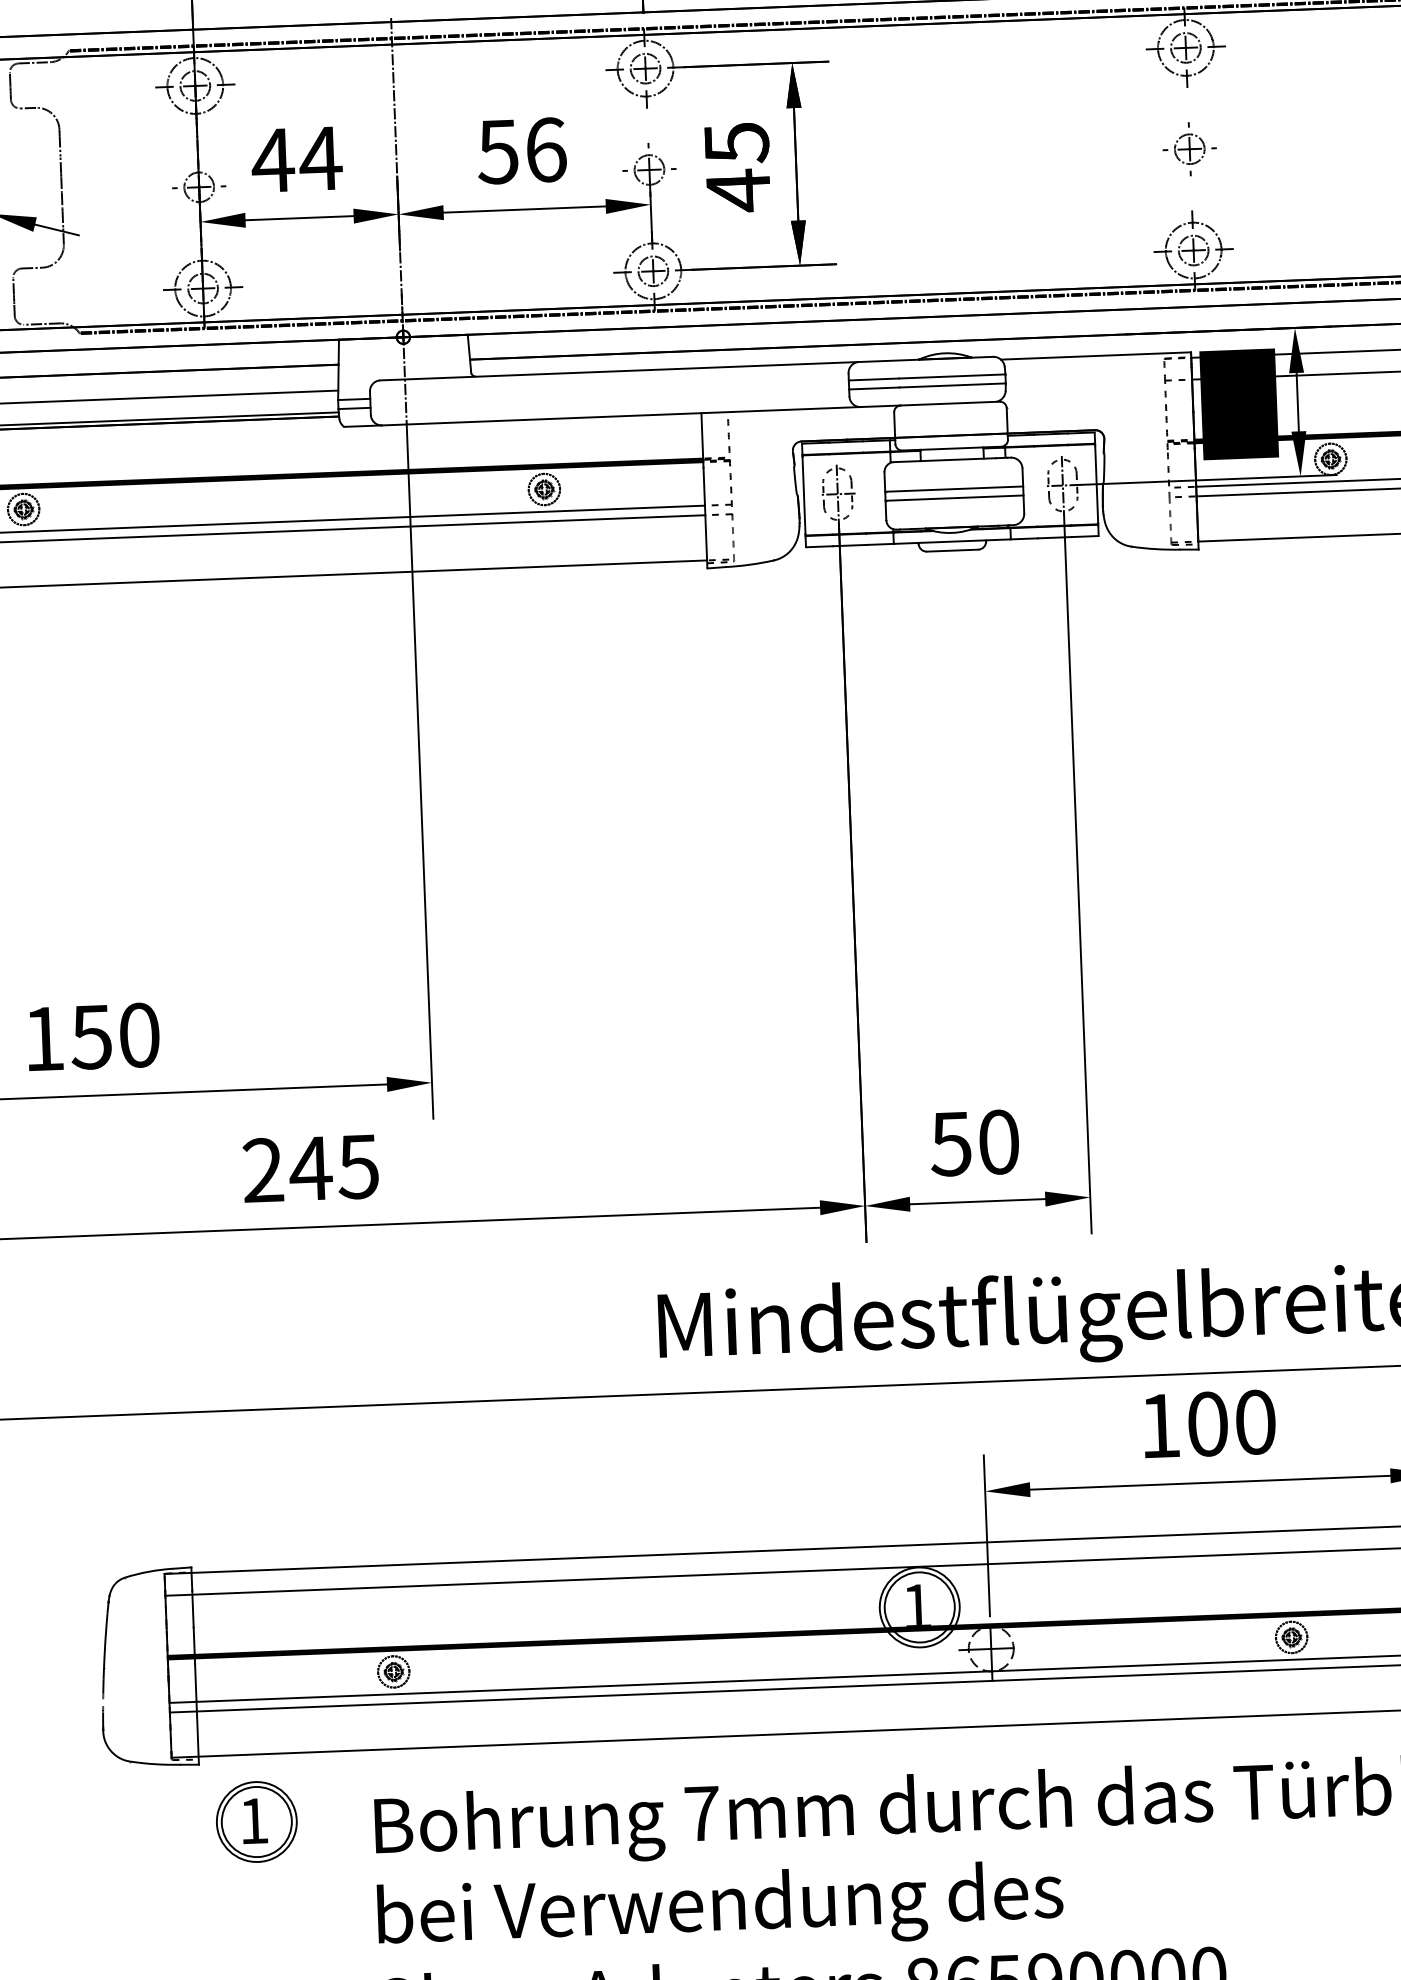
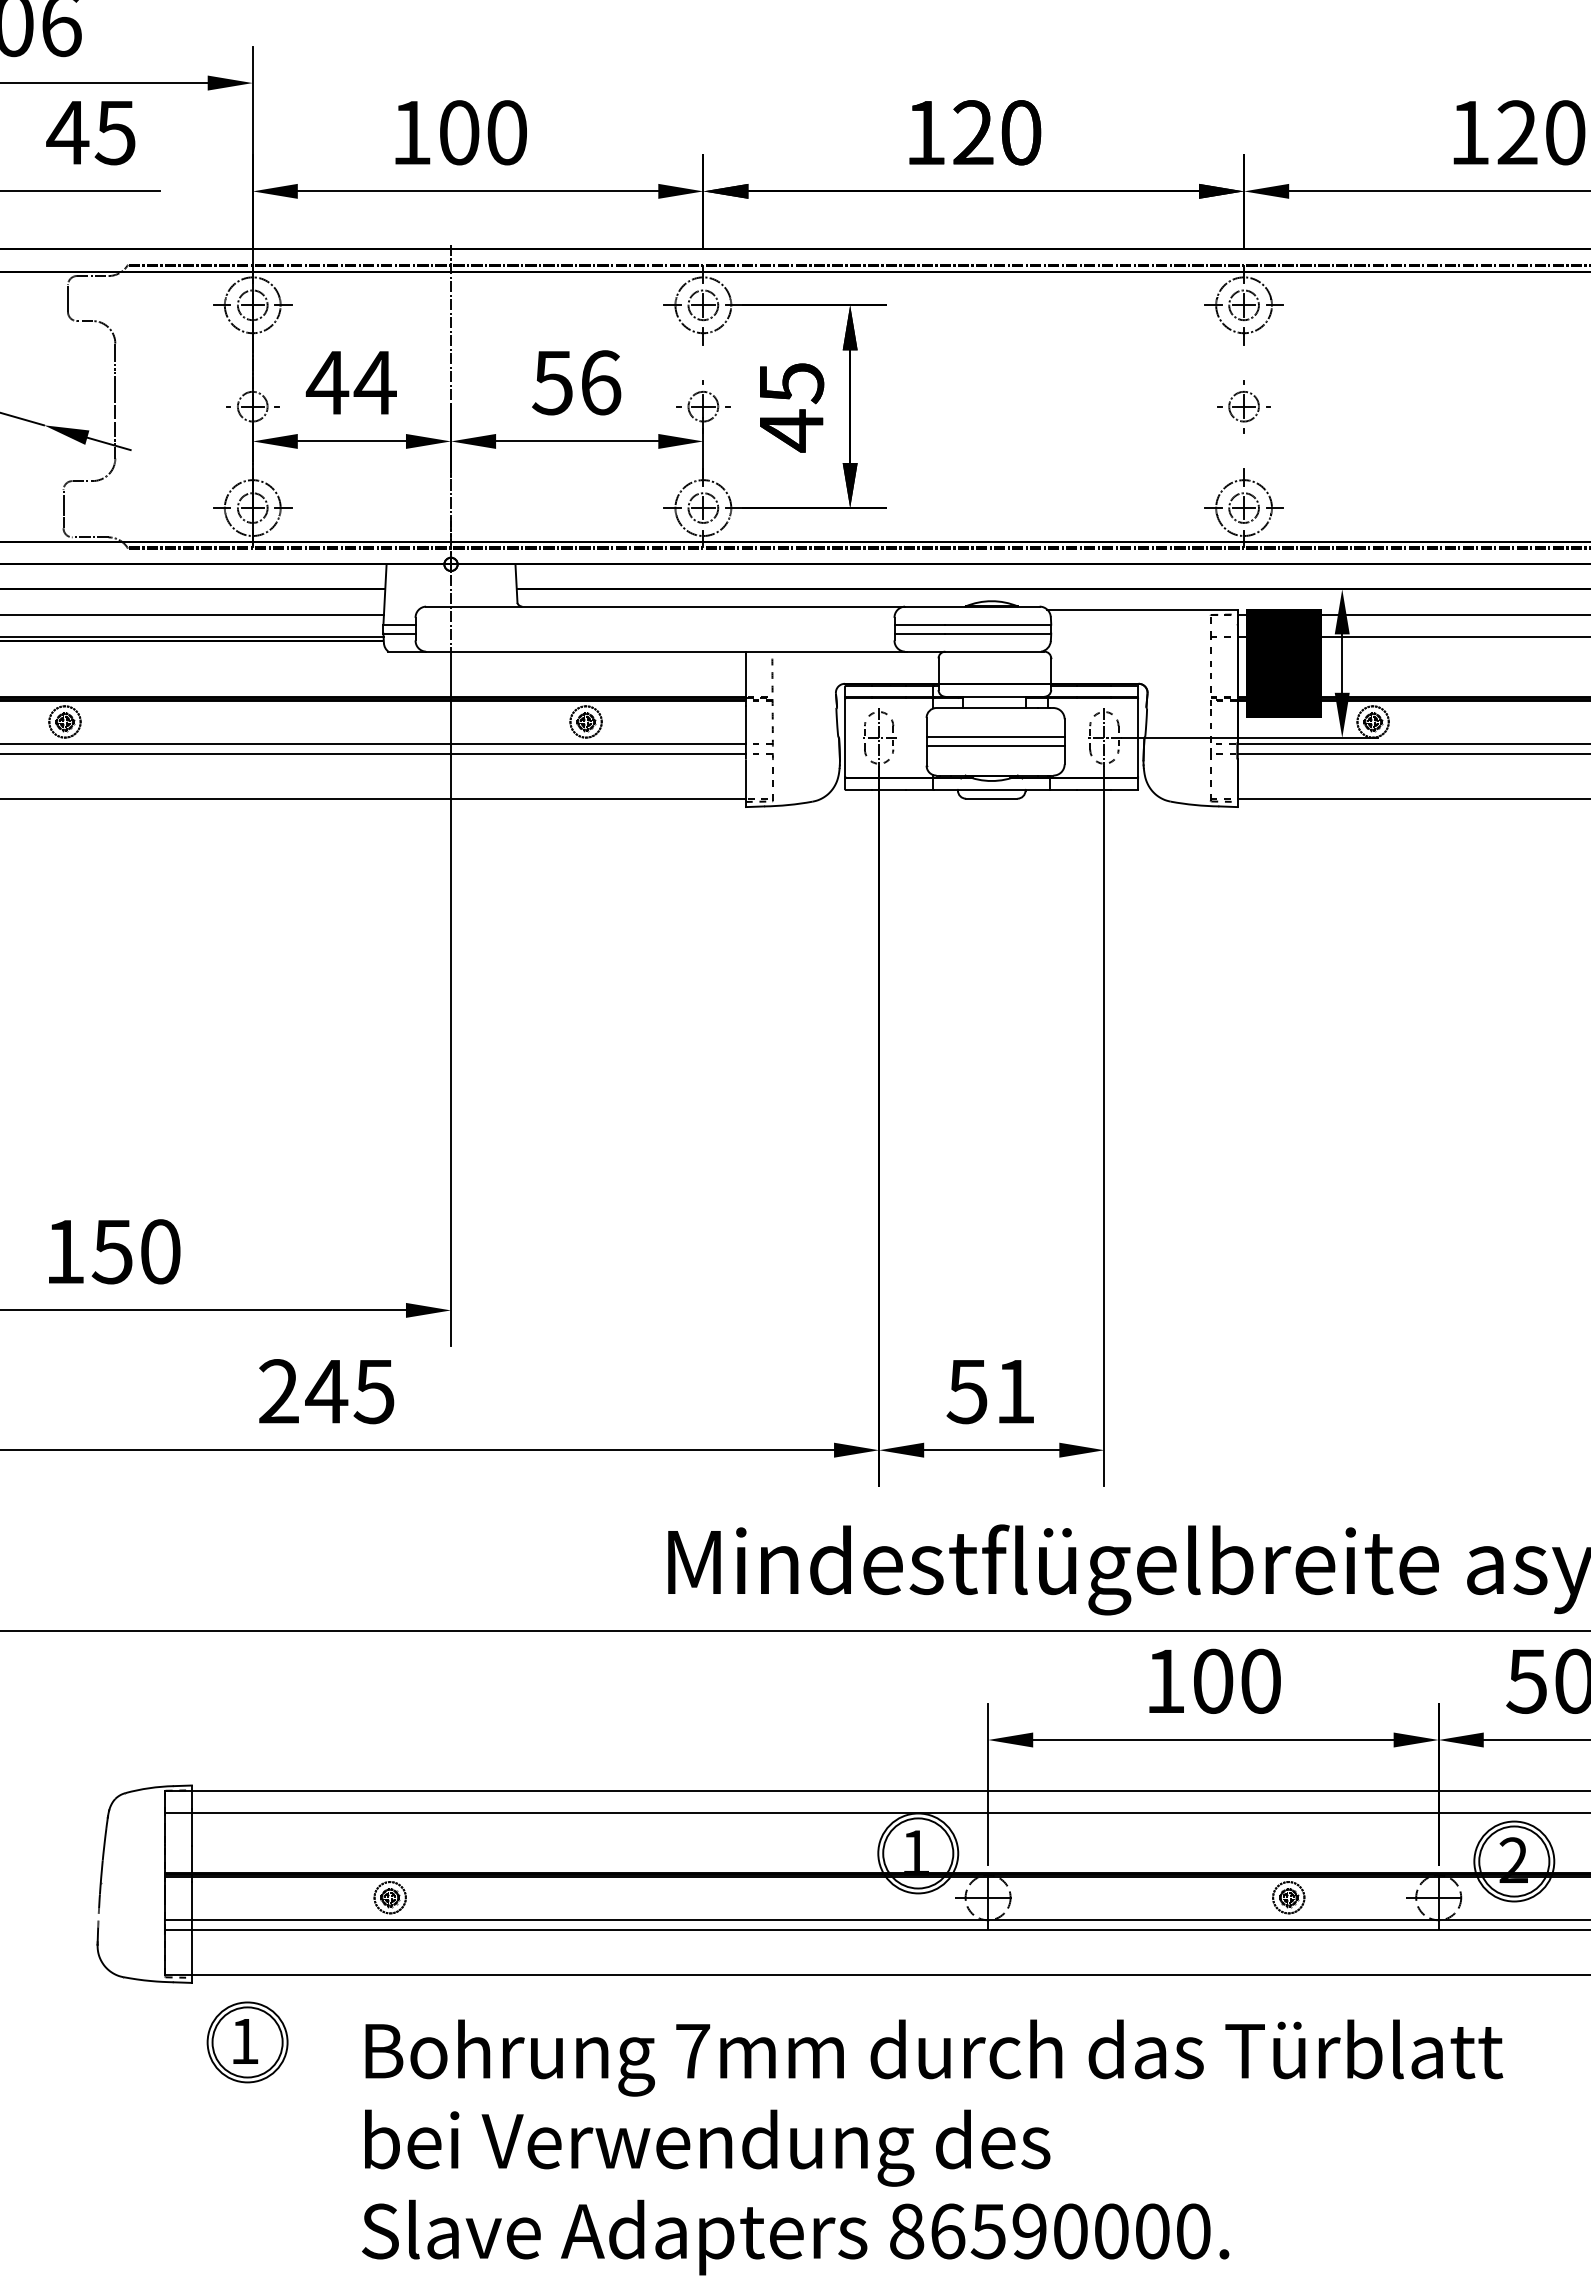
text: (999, 1142) -> (1015, 1391), 50 -> 51

